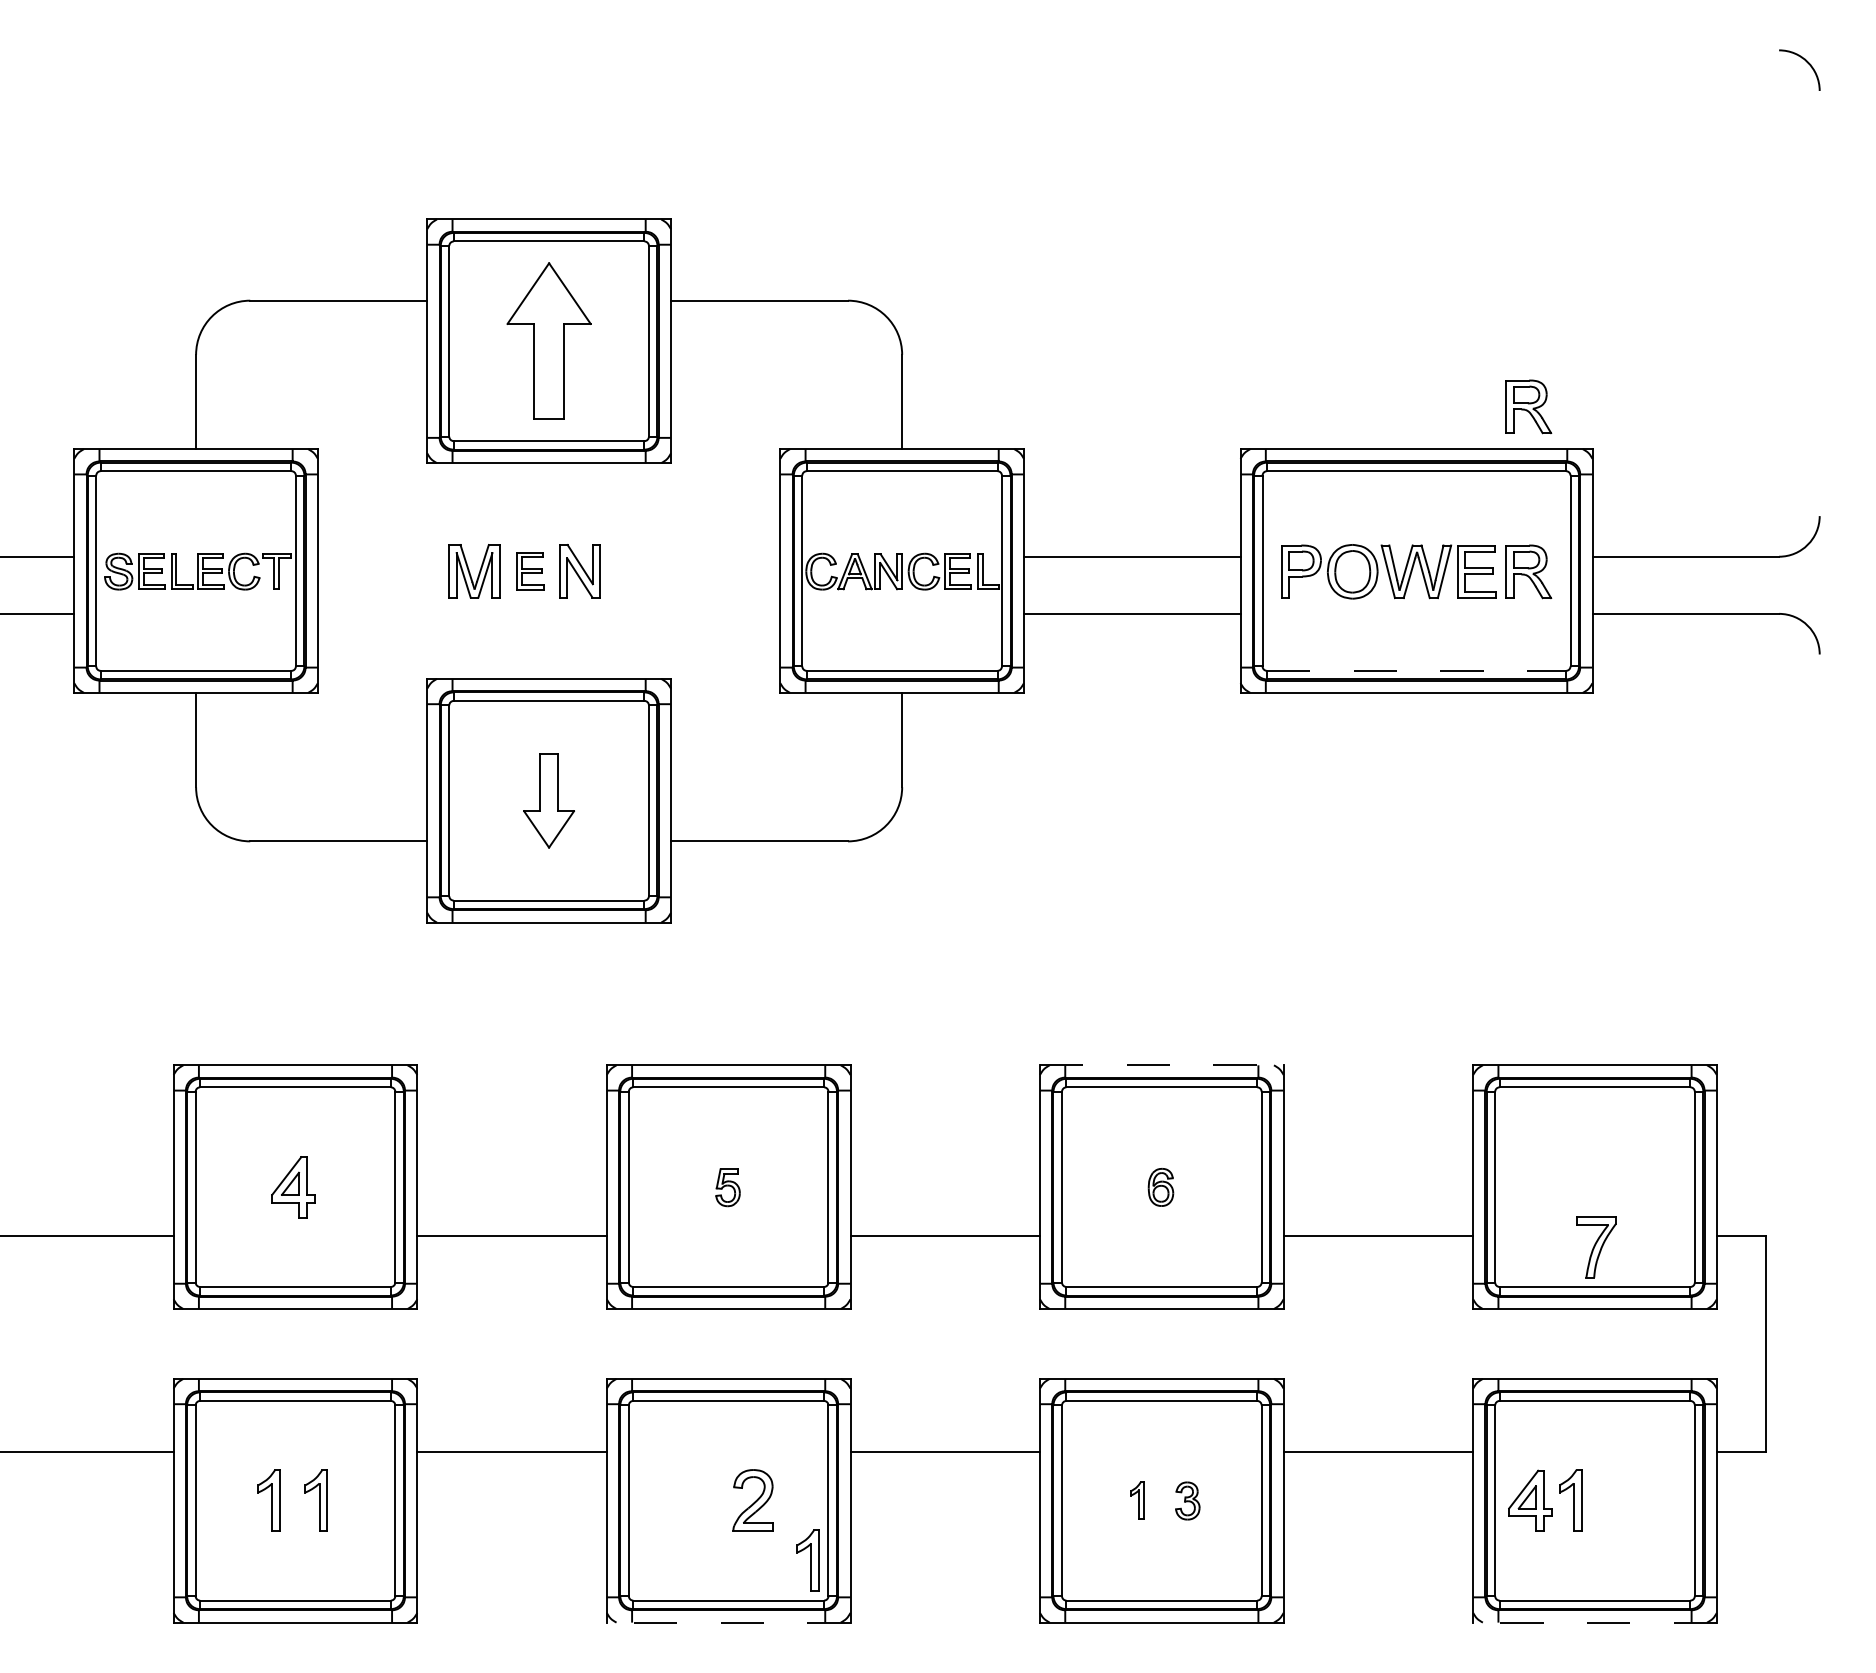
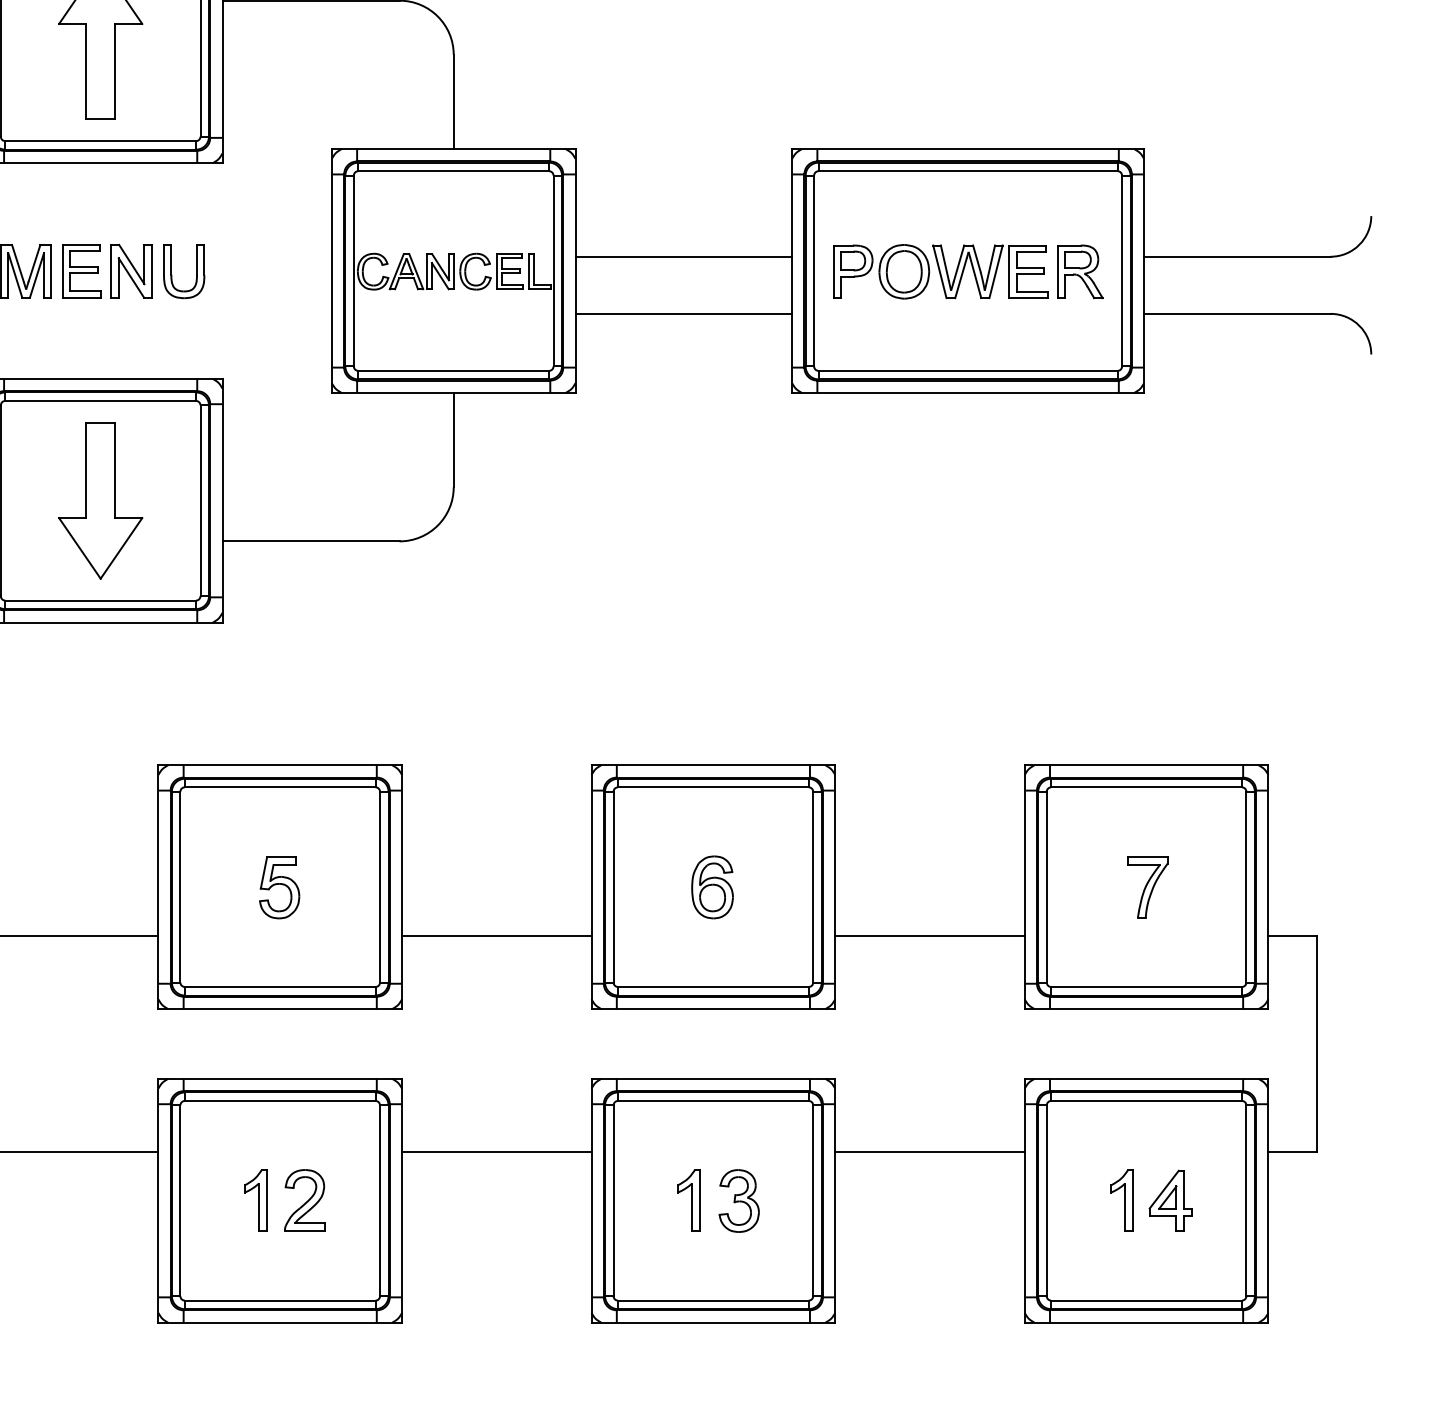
part: (1528, 406) -> (1080, 106), removed
part: (530, 571) -> (82, 271), size x1.43
part: (620, 571) -> (172, 271), added
line: (1416, 670) -> (968, 370), dashed -> solid
part: (548, 800) -> (100, 500), size x1.67
line: (1161, 1065) -> (713, 765), dashed -> solid
part: (727, 1187) -> (279, 887), size x1.67
part: (1160, 1187) -> (712, 887), size x1.67
part: (1596, 1247) -> (1148, 887), moved
part: (1136, 1500) -> (688, 1200), size x1.67
part: (1187, 1500) -> (739, 1200), size x1.67
part: (1530, 1500) -> (1171, 1200), moved
part: (807, 1560) -> (255, 1200), moved
line: (728, 1622) -> (280, 1322), dashed -> solid
line: (1595, 1622) -> (1147, 1322), dashed -> solid

